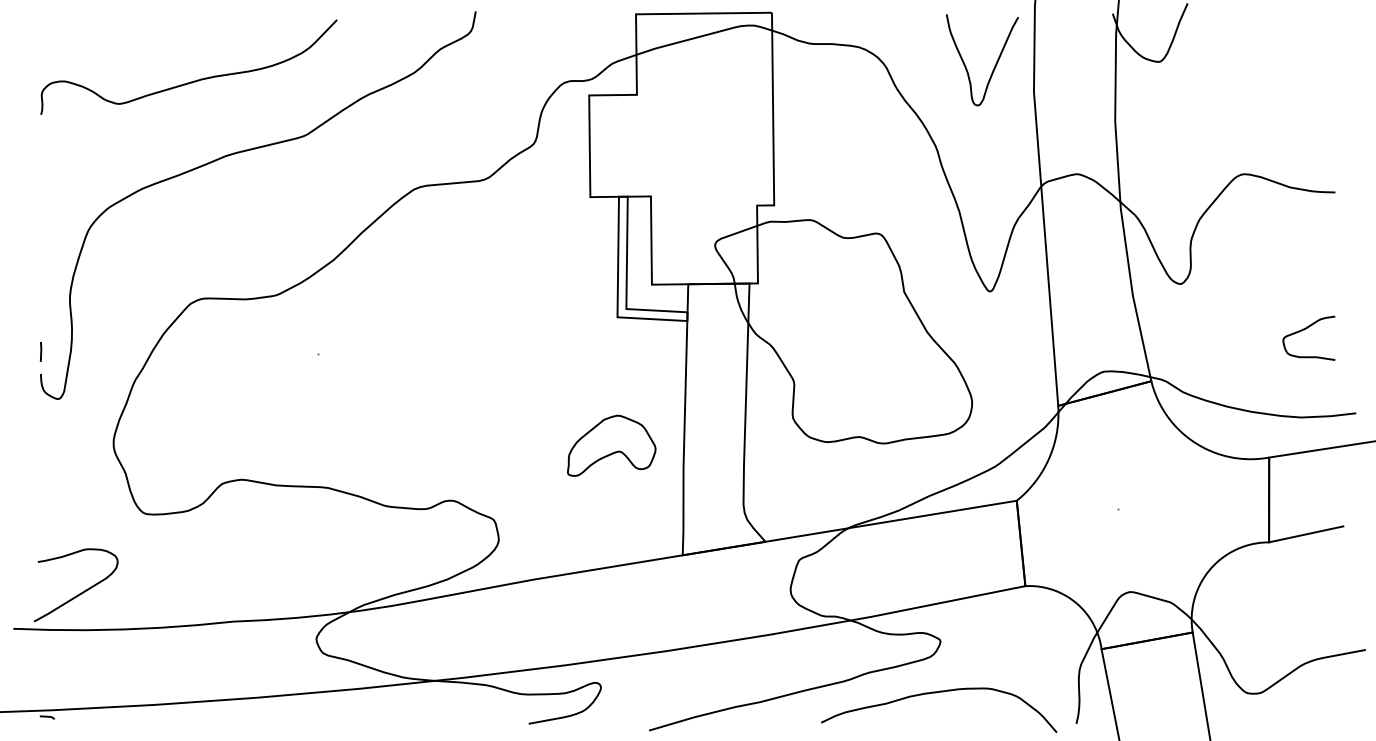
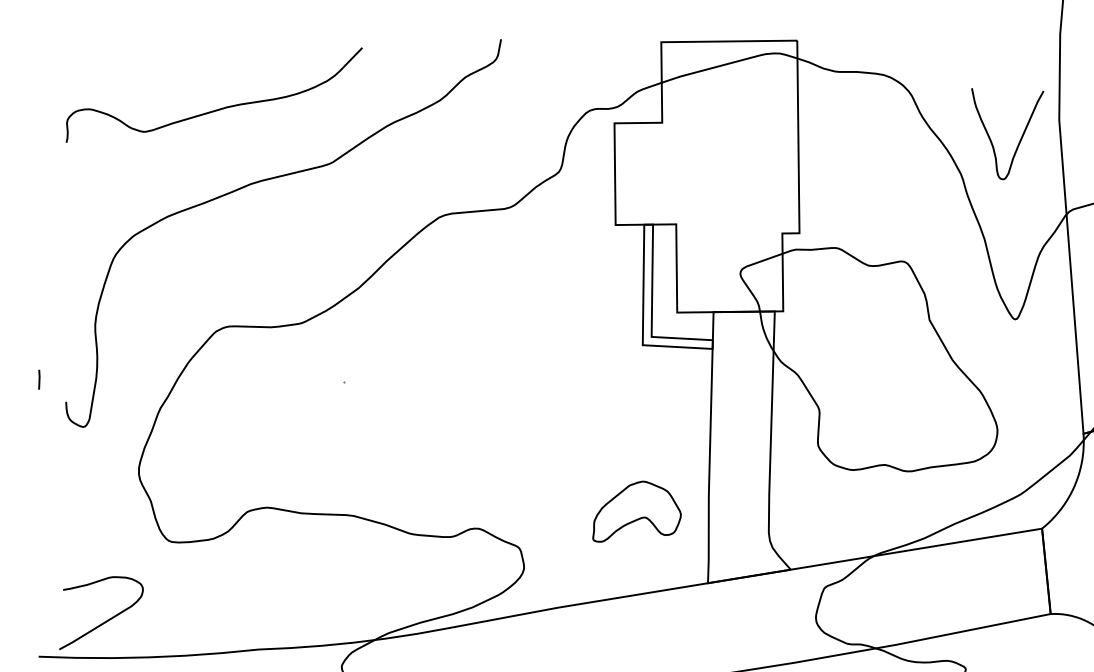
curve: (994, 65) -> (1019, 139), moved
line: (41, 351) -> (39, 379), moved
part: (611, 445) -> (636, 511), moved

